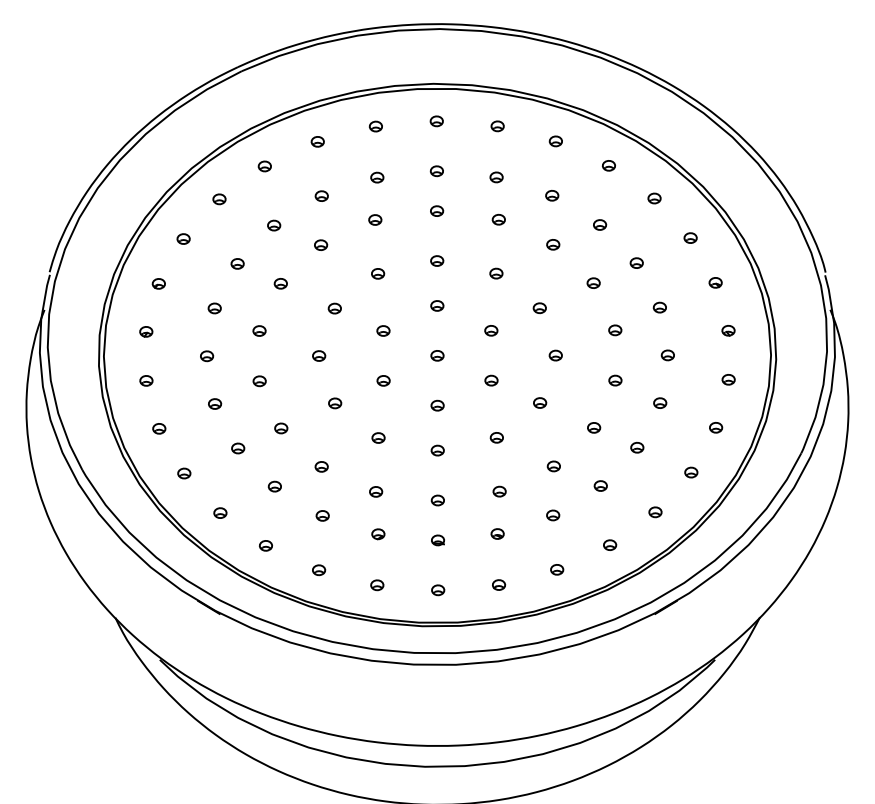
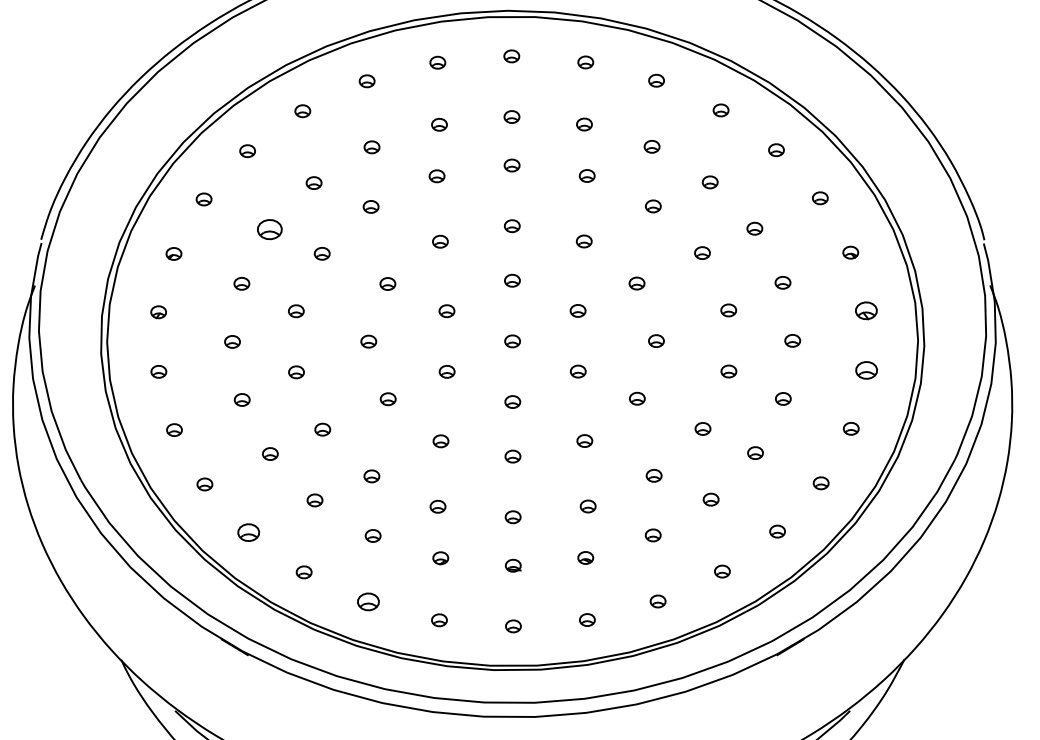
part: (237, 263) -> (269, 229), size x1.6
part: (728, 330) -> (866, 310), size x1.4
part: (728, 379) -> (866, 370), size x1.4
part: (220, 512) -> (248, 531), size x1.4
part: (319, 570) -> (369, 602), size x1.4

